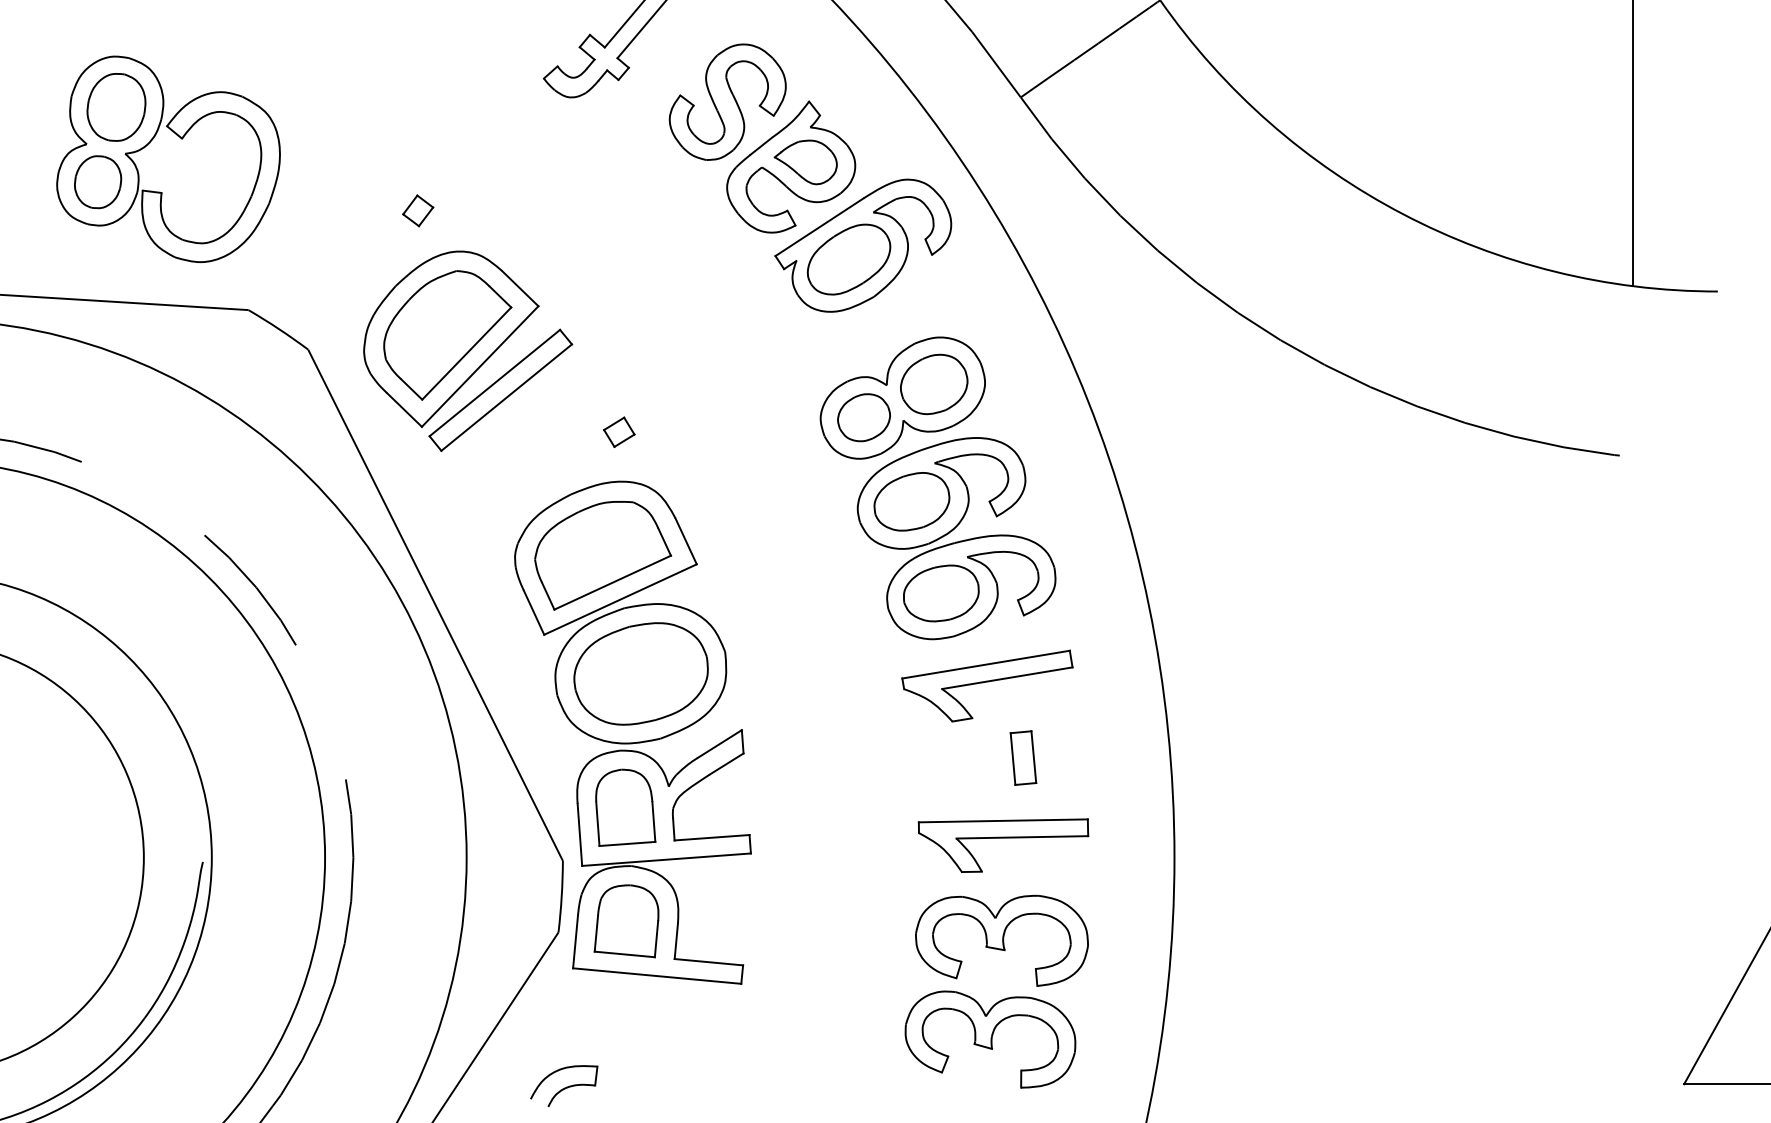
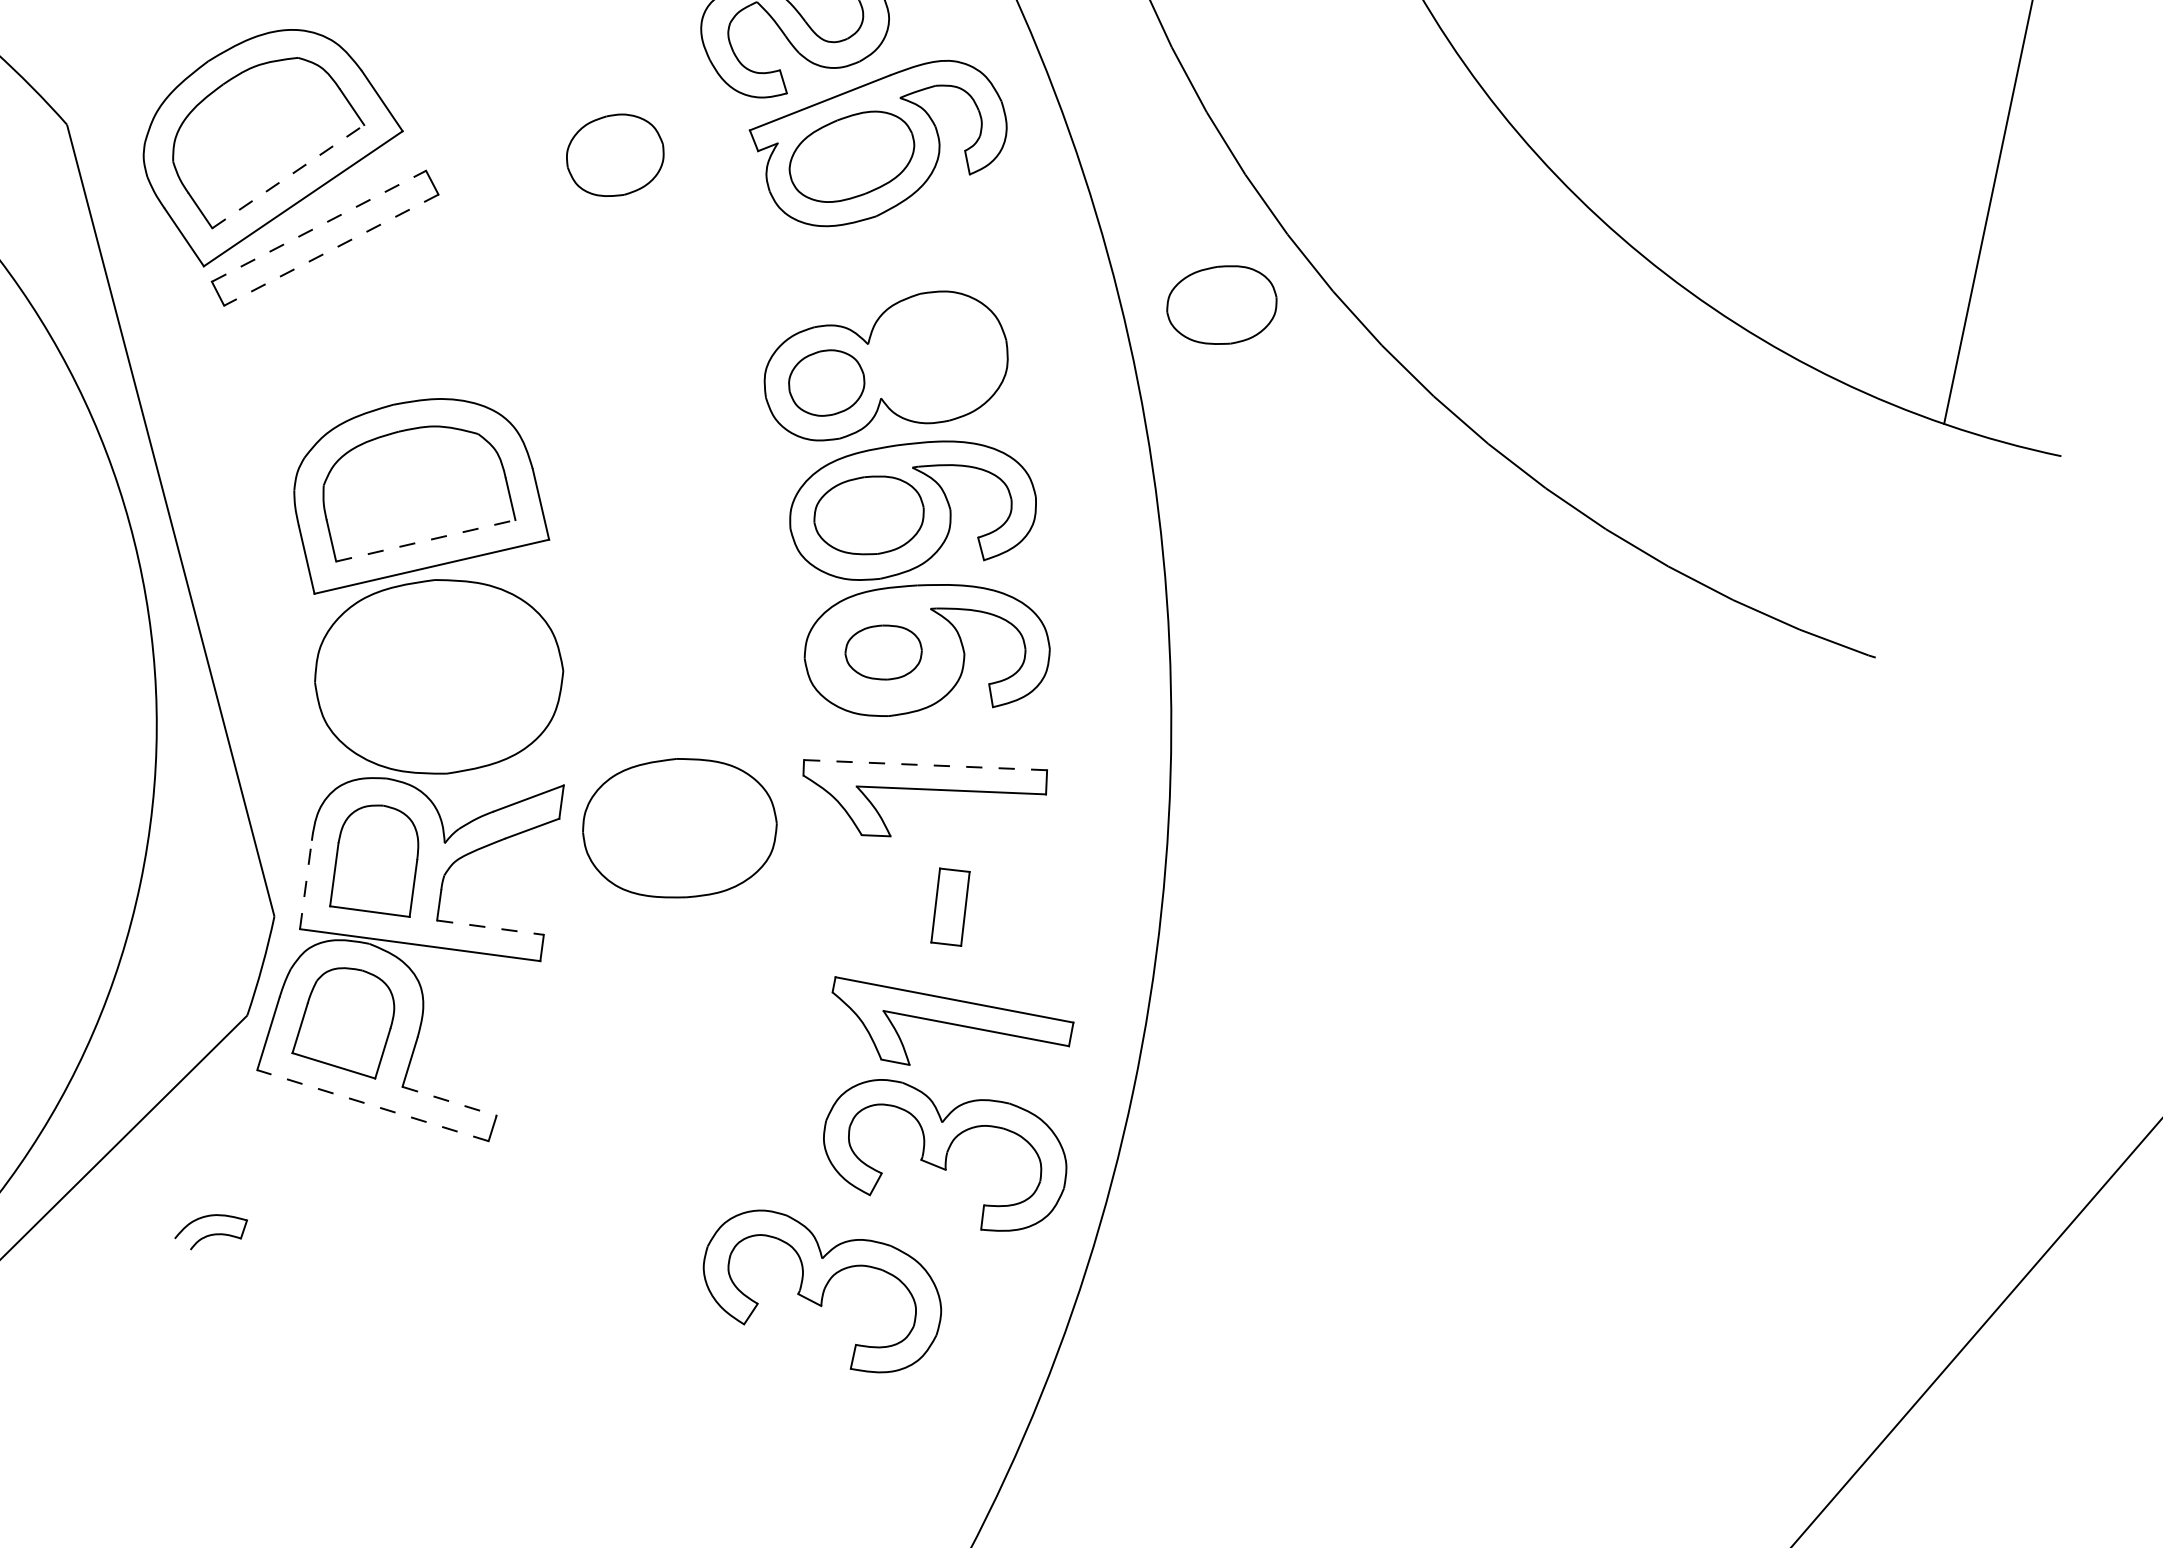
part: (1122, 307) -> (1221, 304), added
line: (467, 353) -> (289, 176), solid -> dashed
line: (495, 382) -> (320, 225), solid -> dashed
part: (934, 384) -> (615, 155), moved
line: (506, 397) -> (331, 249), solid -> dashed
part: (619, 431) -> (479, 330), removed
line: (613, 582) -> (427, 540), solid -> dashed
part: (941, 593) -> (883, 652), size x0.7
line: (986, 664) -> (926, 765), solid -> dashed
part: (640, 673) -> (678, 827), moved
line: (579, 834) -> (305, 884), solid -> dashed
line: (712, 837) -> (491, 927), solid -> dashed
part: (1003, 838) -> (949, 1024), moved
part: (1001, 940) -> (944, 1155), moved
line: (709, 962) -> (450, 1101), solid -> dashed
line: (656, 976) -> (371, 1106), solid -> dashed
part: (564, 1085) -> (210, 1231), size x0.7

